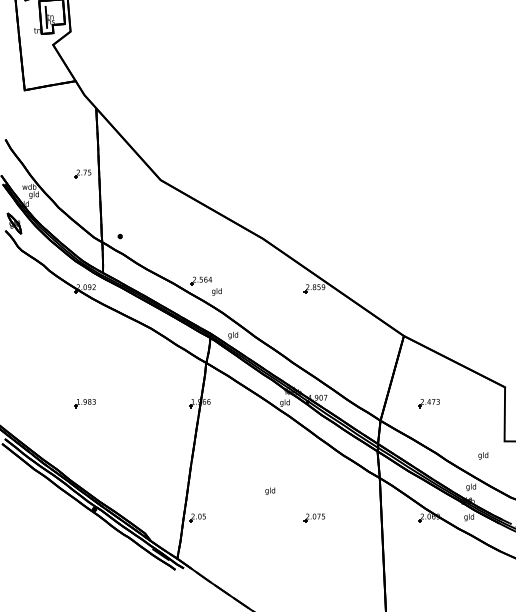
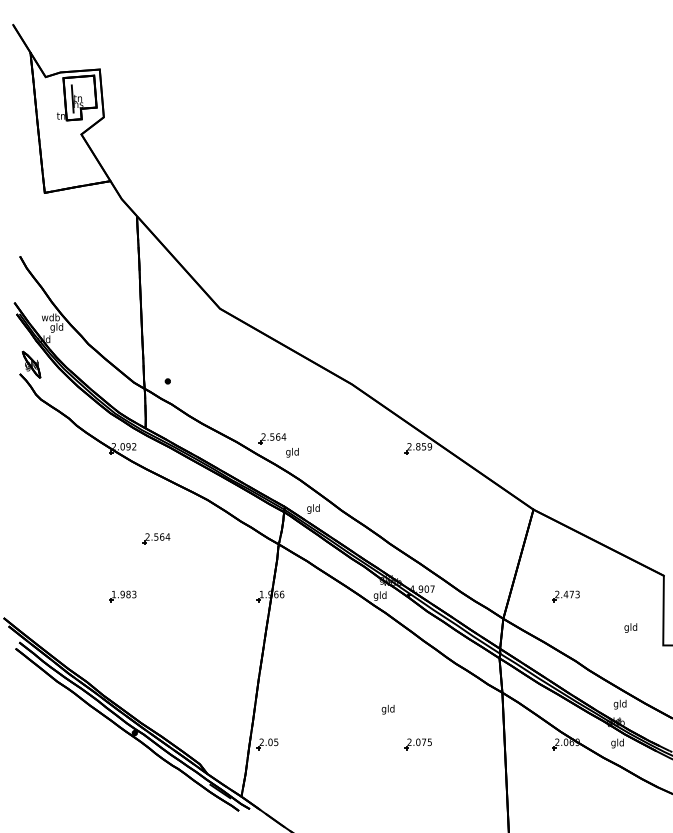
part: (82, 173) -> (119, 300), removed
part: (111, 358) -> (156, 538), added
text: (483, 455) -> (630, 627), moved
text: (269, 491) -> (387, 709), moved

